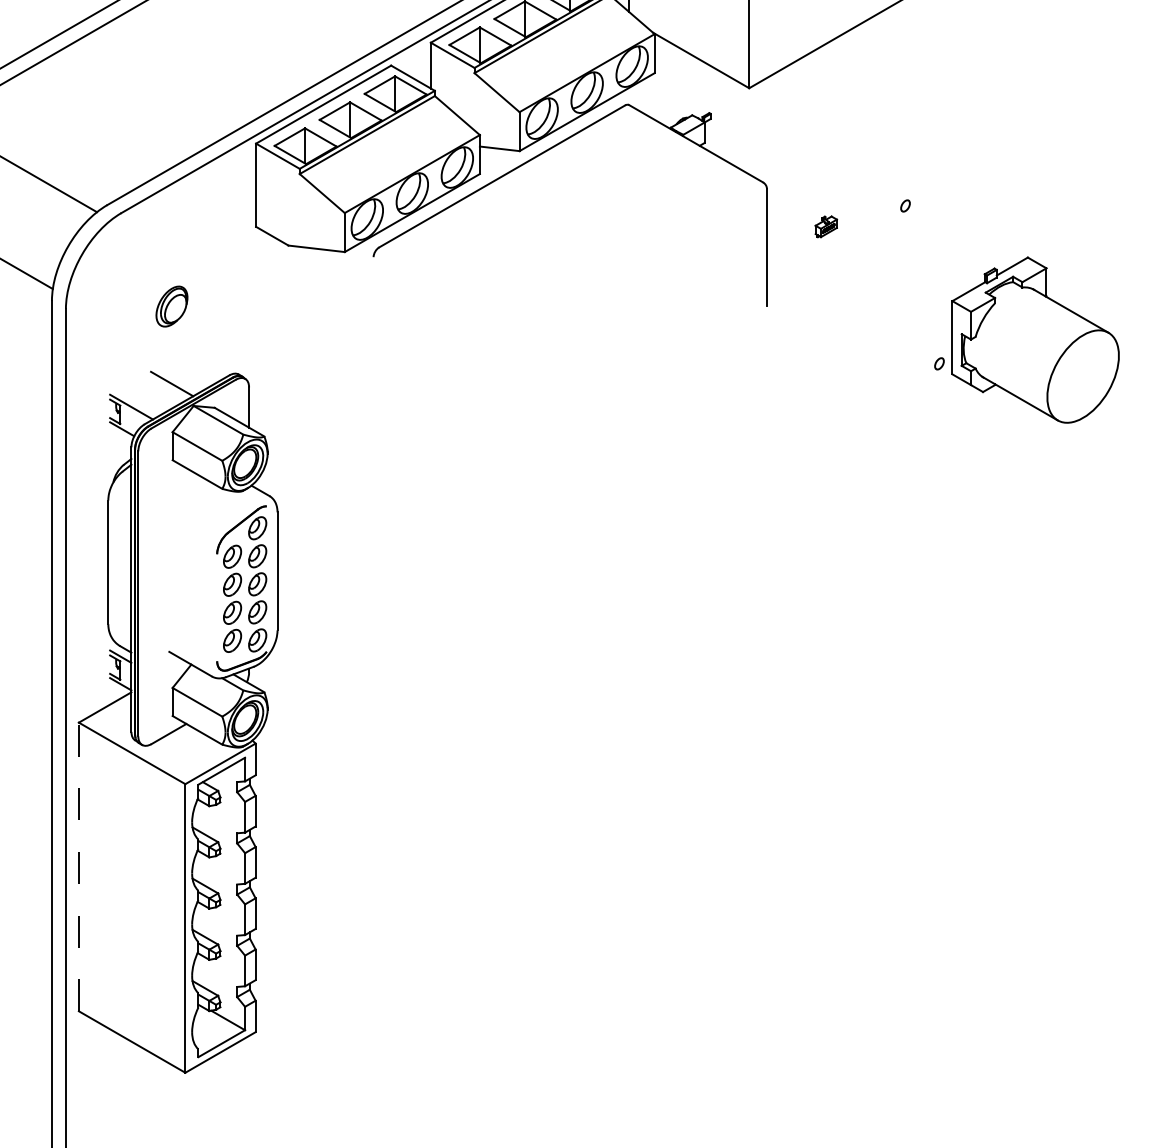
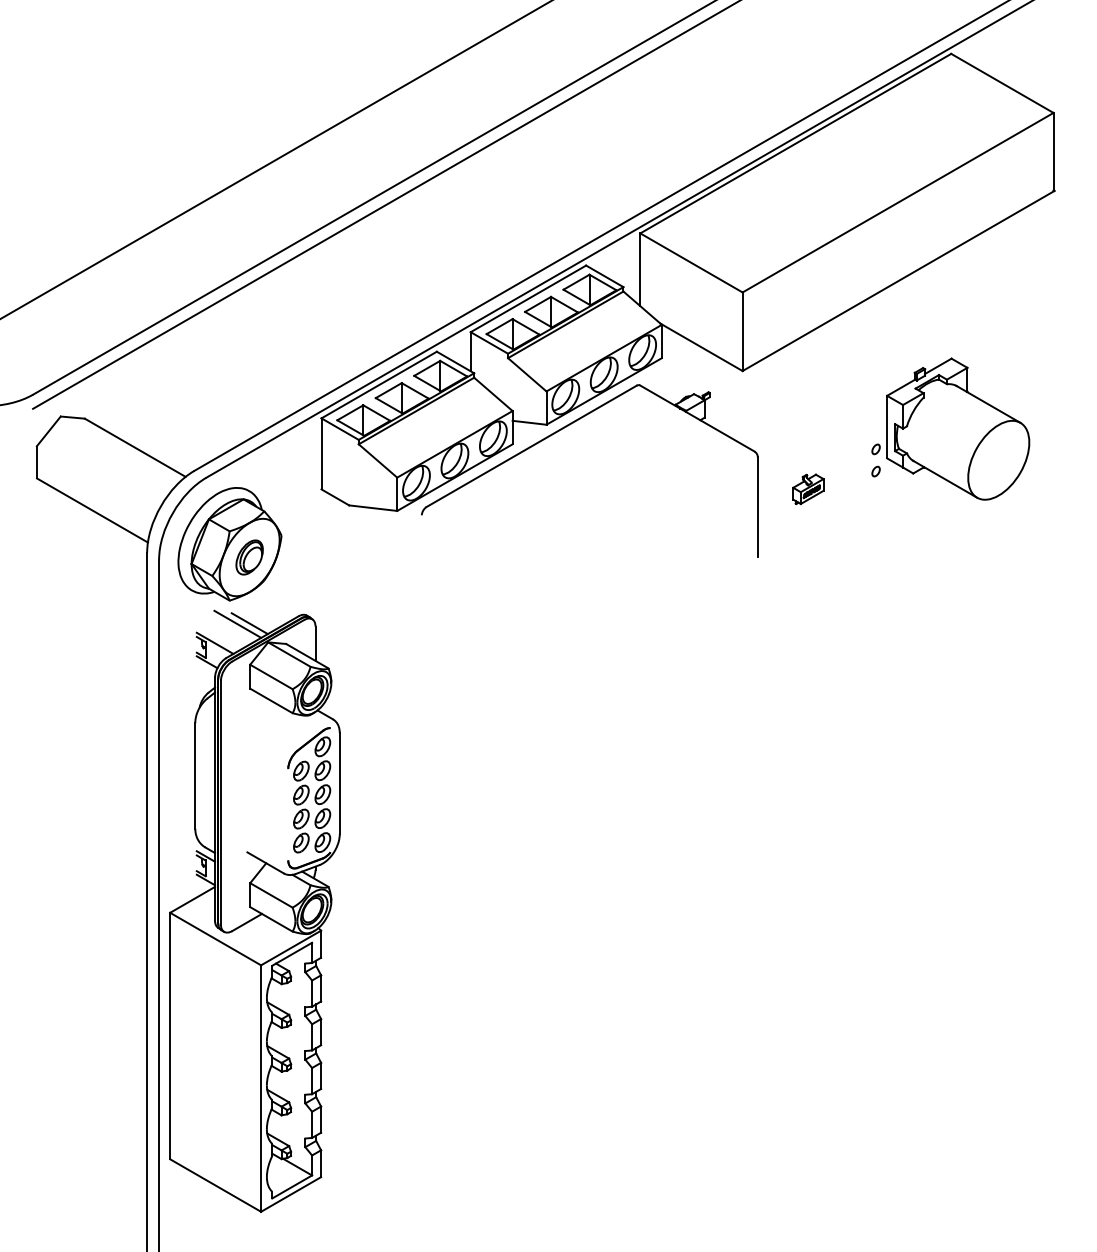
part: (826, 226) -> (808, 489), size x1.67
part: (148, 291) -> (229, 544), added
part: (1026, 339) -> (950, 428), moved
line: (157, 383) -> (237, 623), added
line: (79, 866) -> (170, 1035), dashed -> solid

